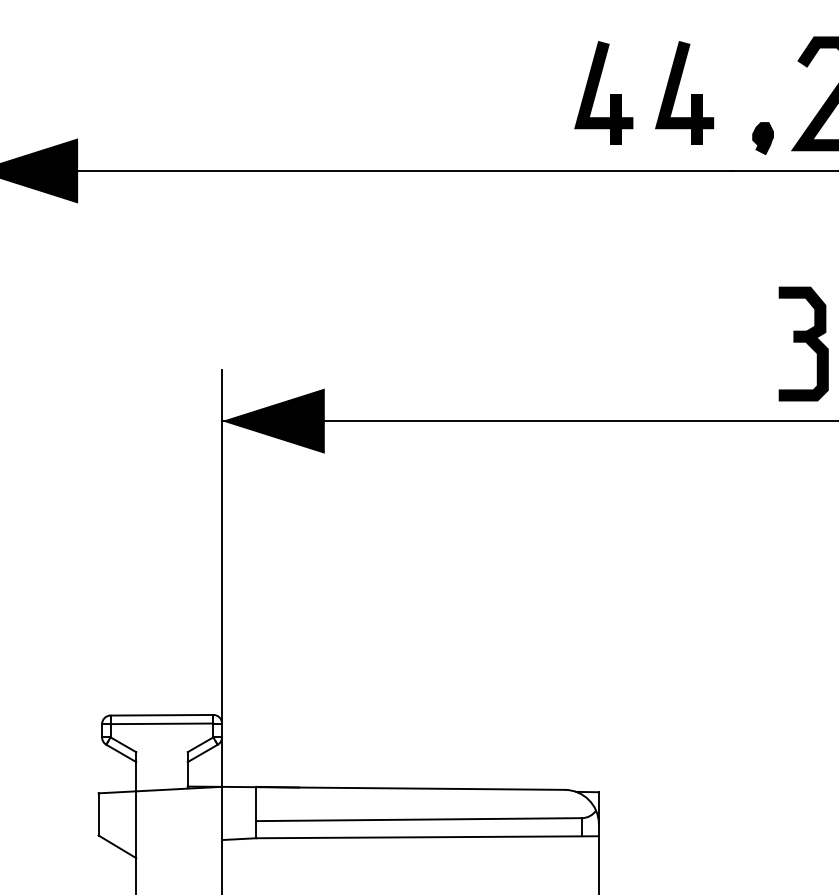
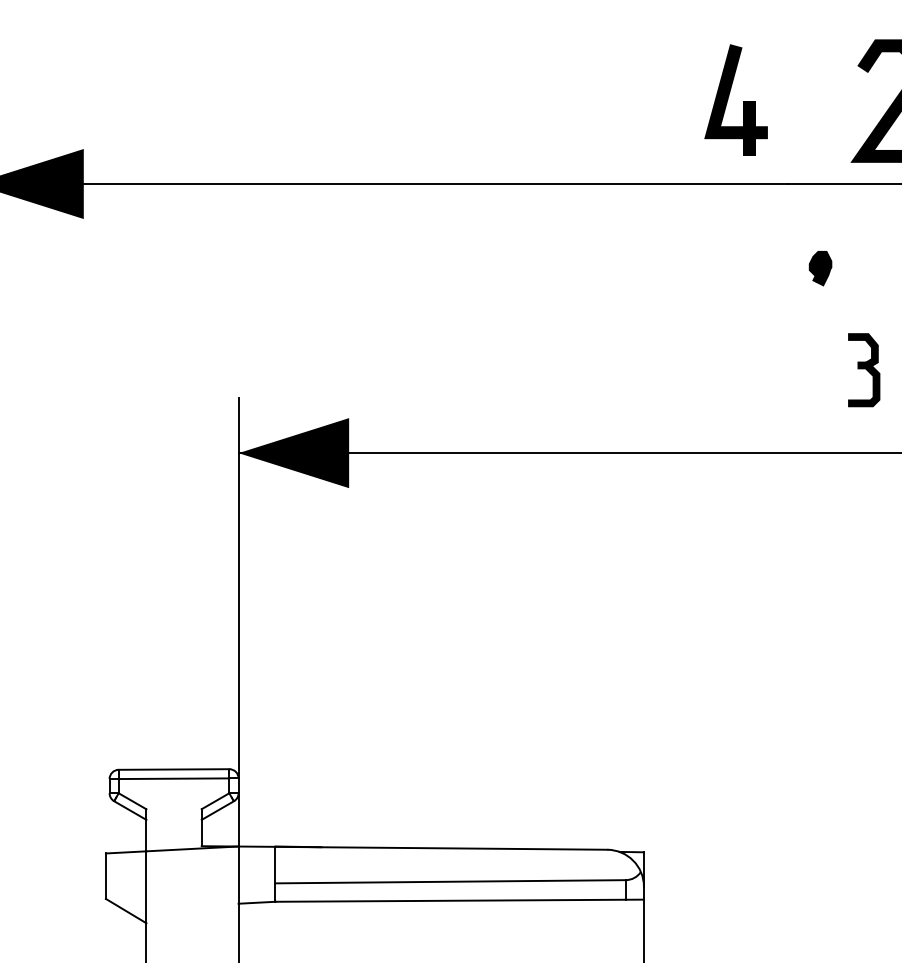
part: (597, 90) -> (642, 97), removed
part: (762, 138) -> (819, 268), moved
part: (803, 343) -> (864, 369), size x0.6

